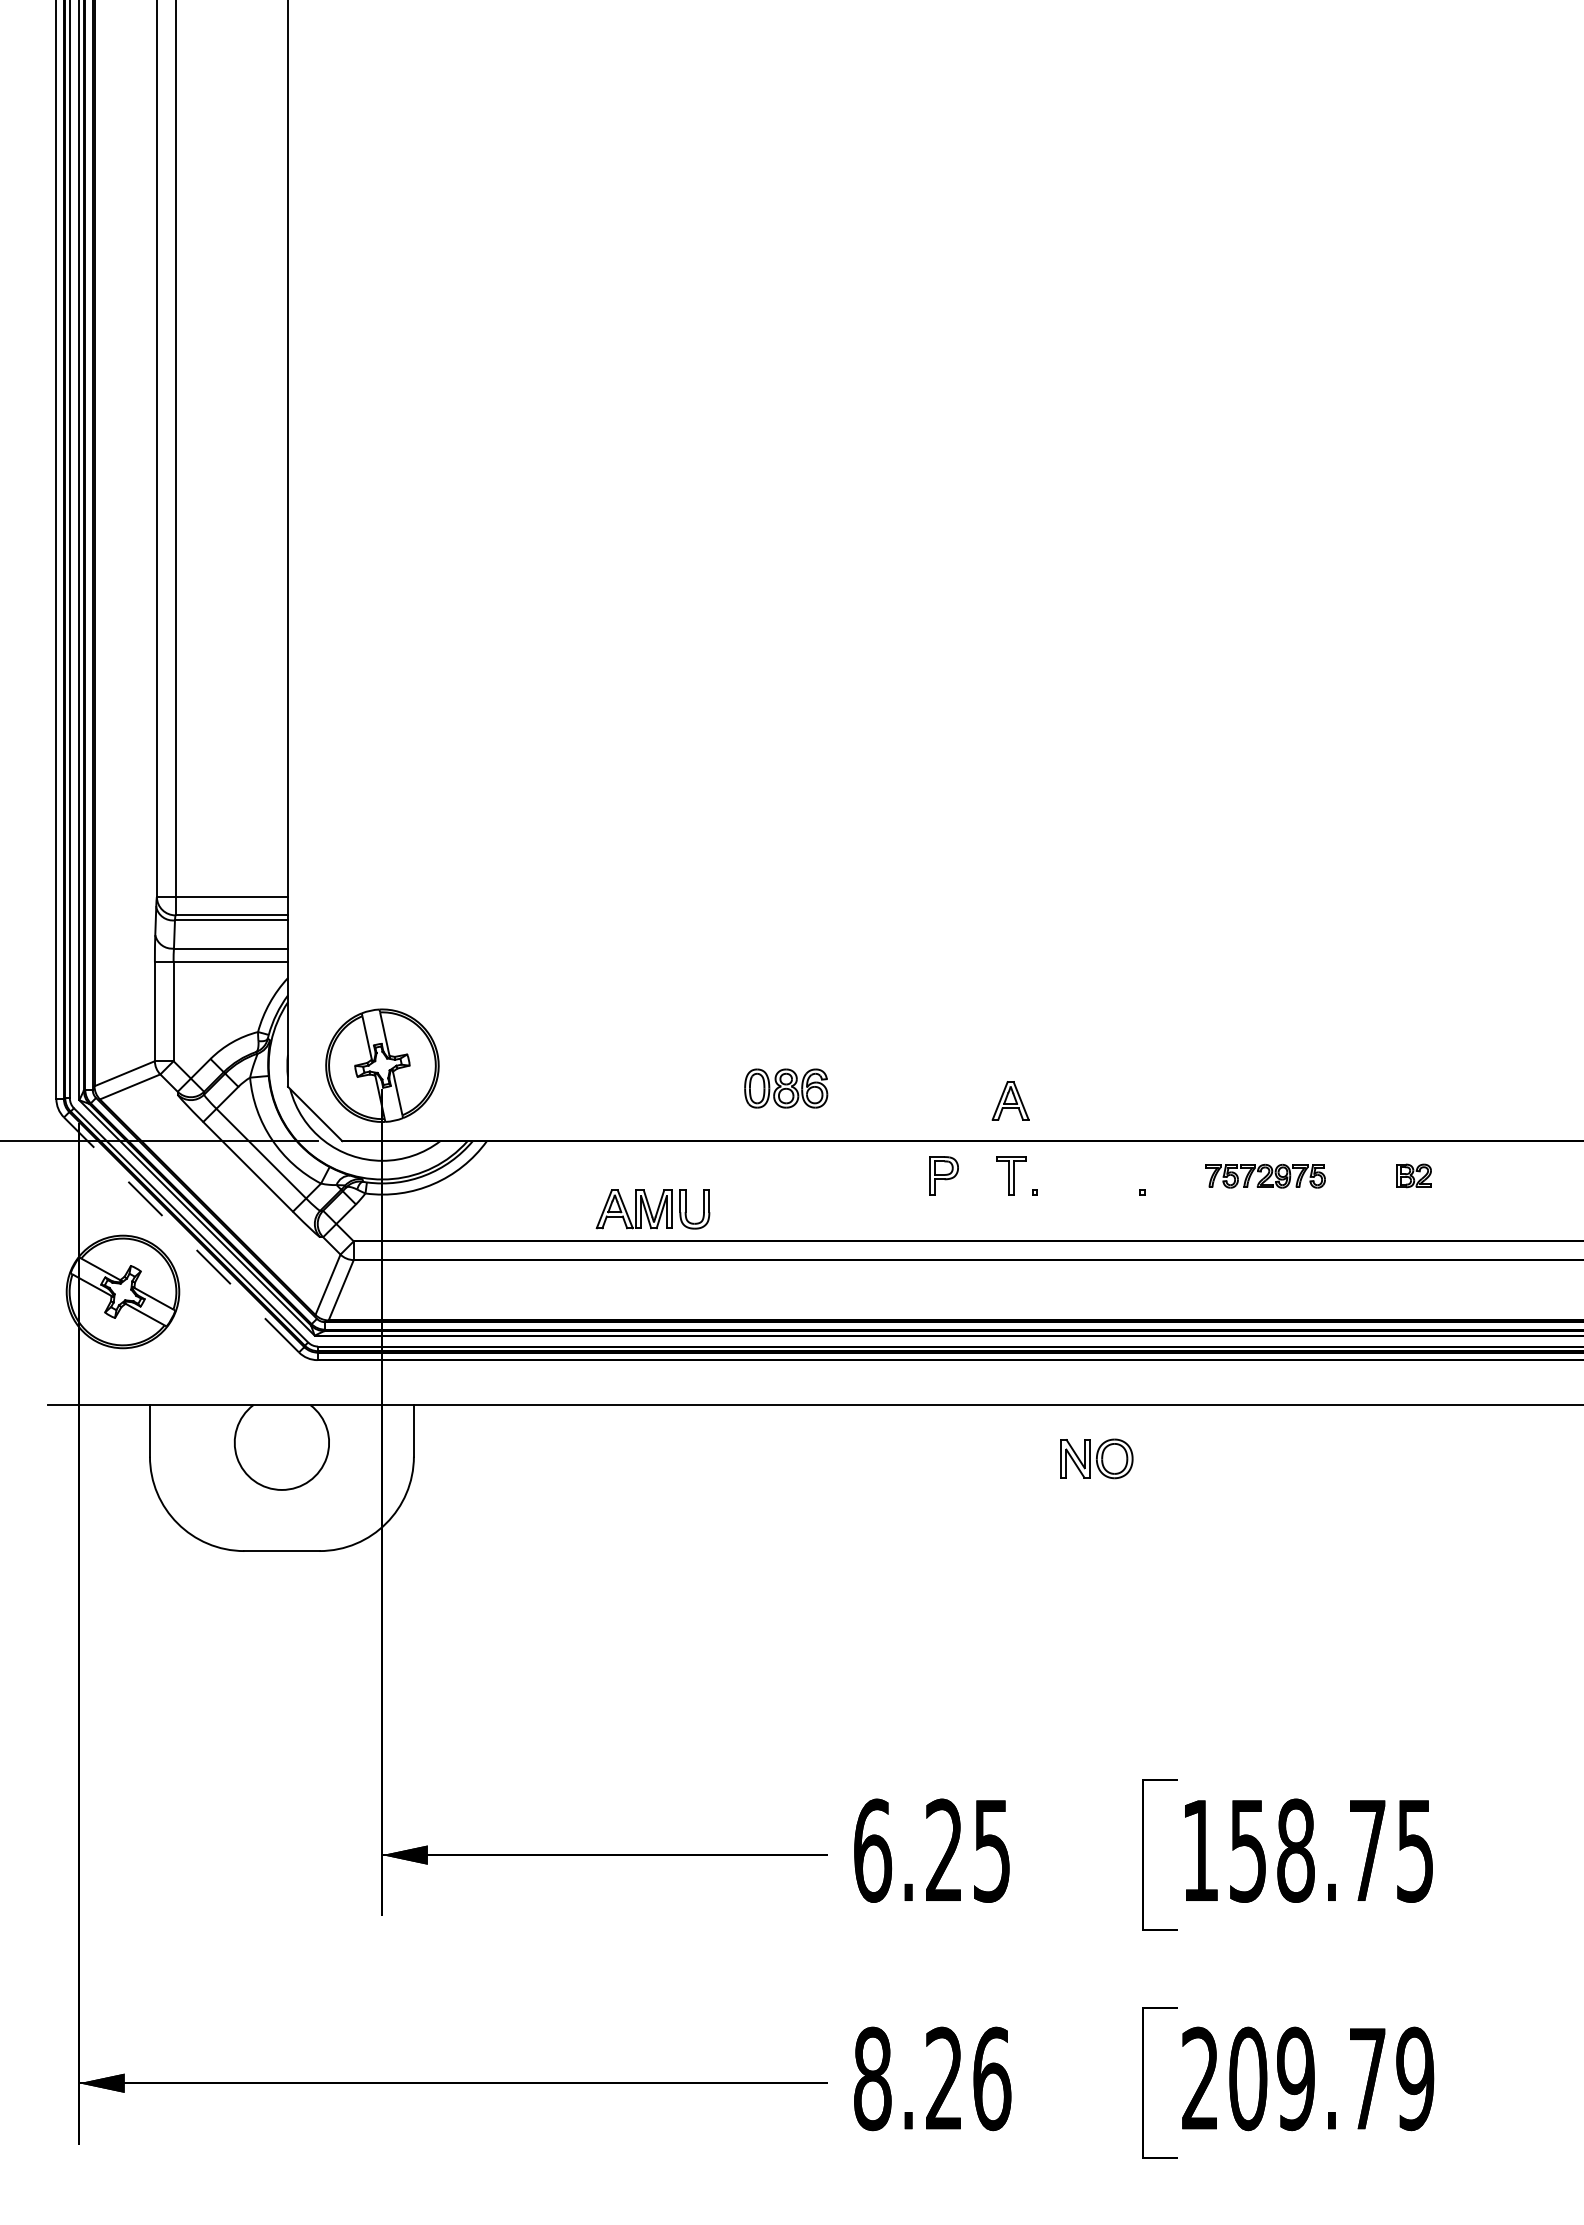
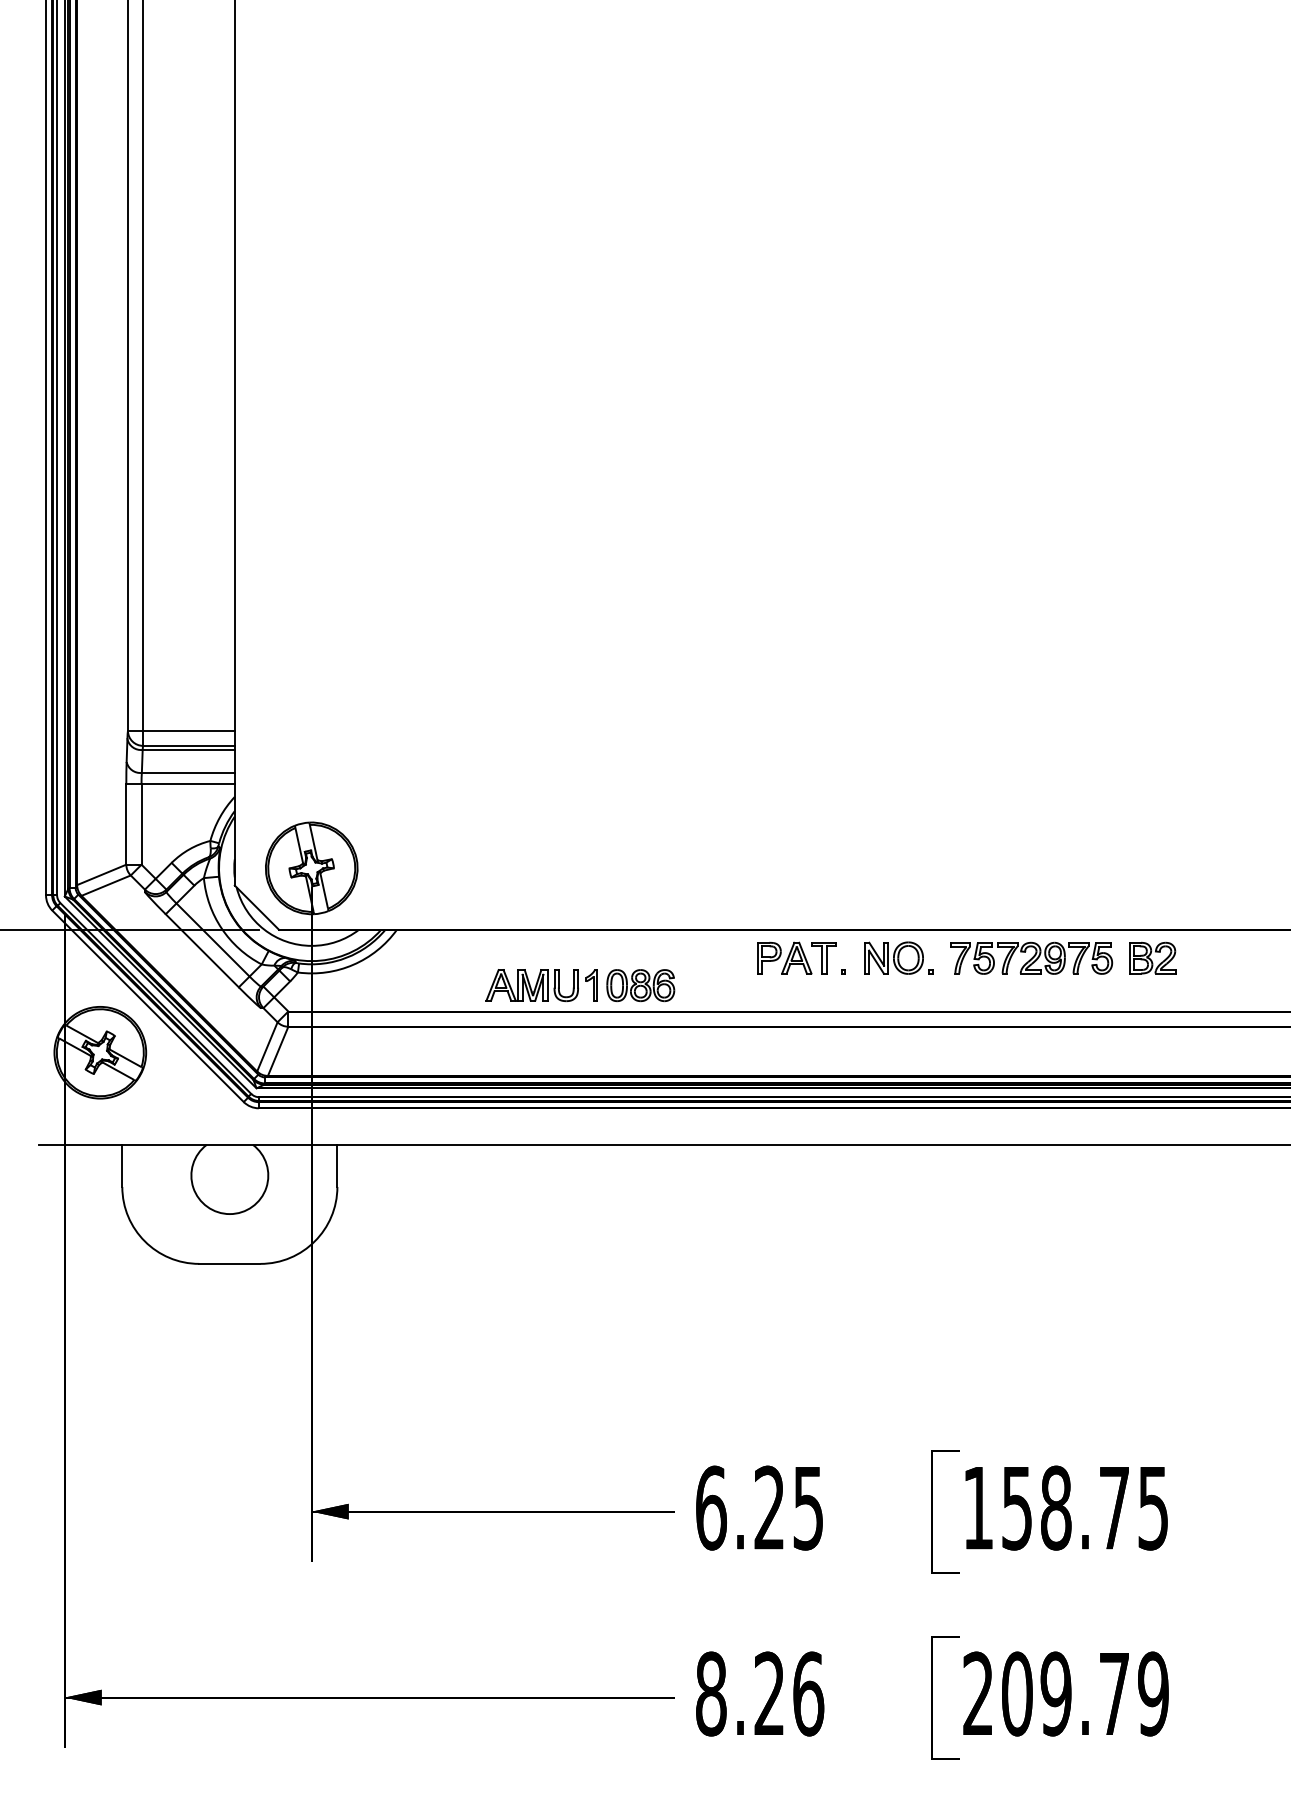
part: (786, 1088) -> (641, 985), moved
part: (1010, 1100) -> (796, 957), moved
part: (1414, 1175) -> (1152, 957), size x1.67
part: (1265, 1176) -> (1031, 958), size x1.67
part: (726, 1208) -> (592, 984), added
line: (181, 1234) -> (148, 1005), dashed -> solid
part: (1096, 1458) -> (893, 957), moved

